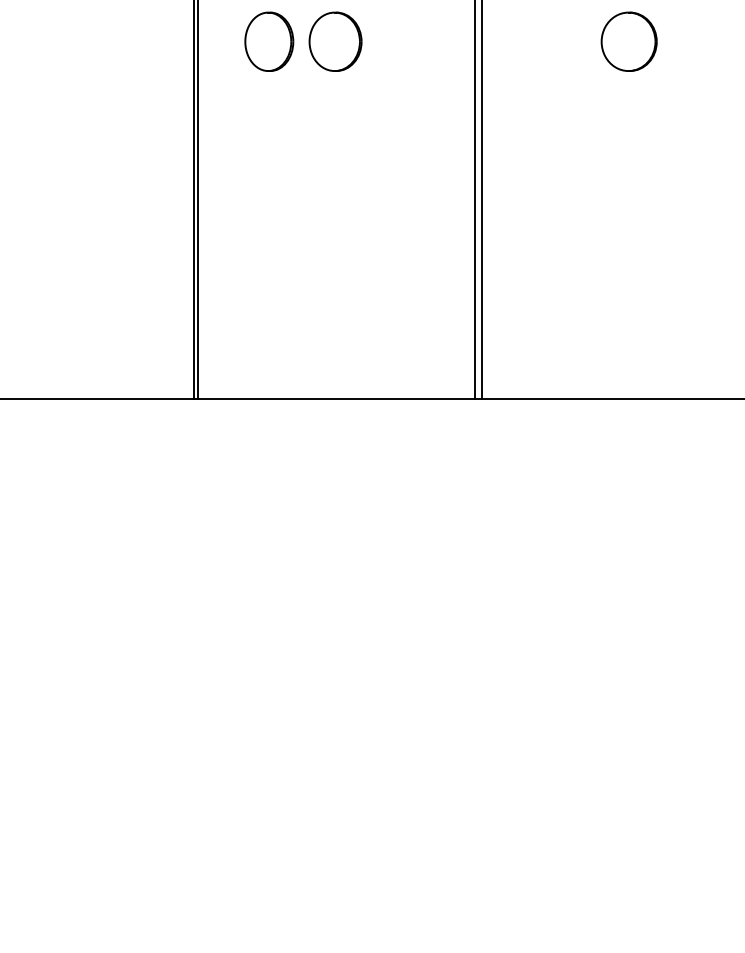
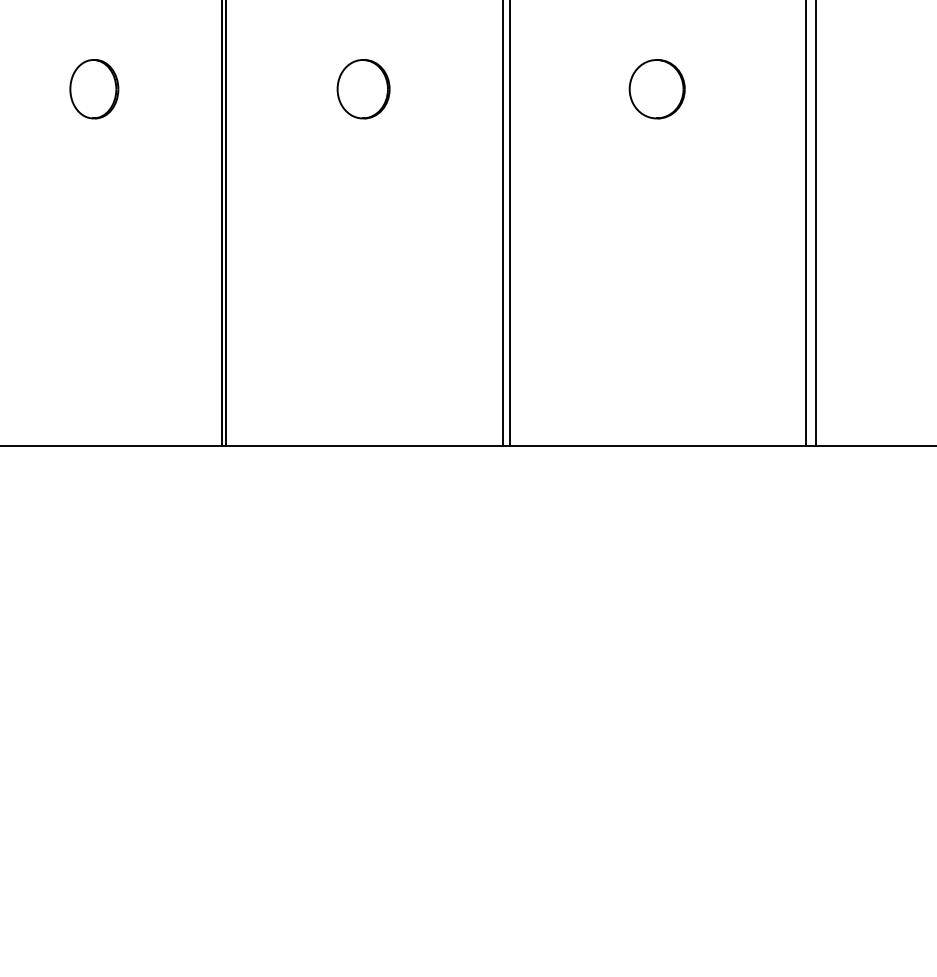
part: (269, 42) -> (94, 89), moved

